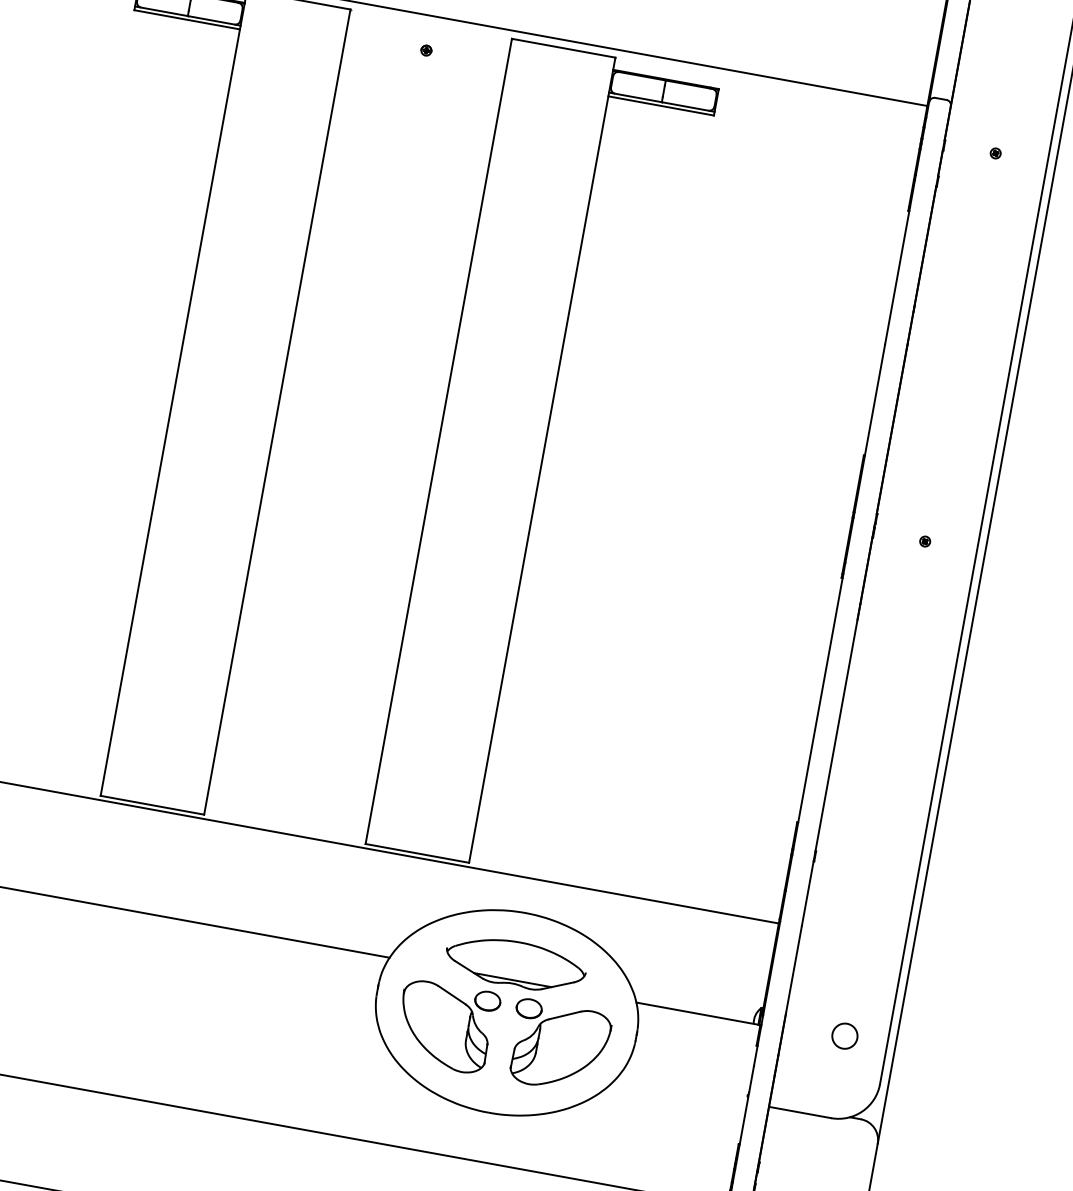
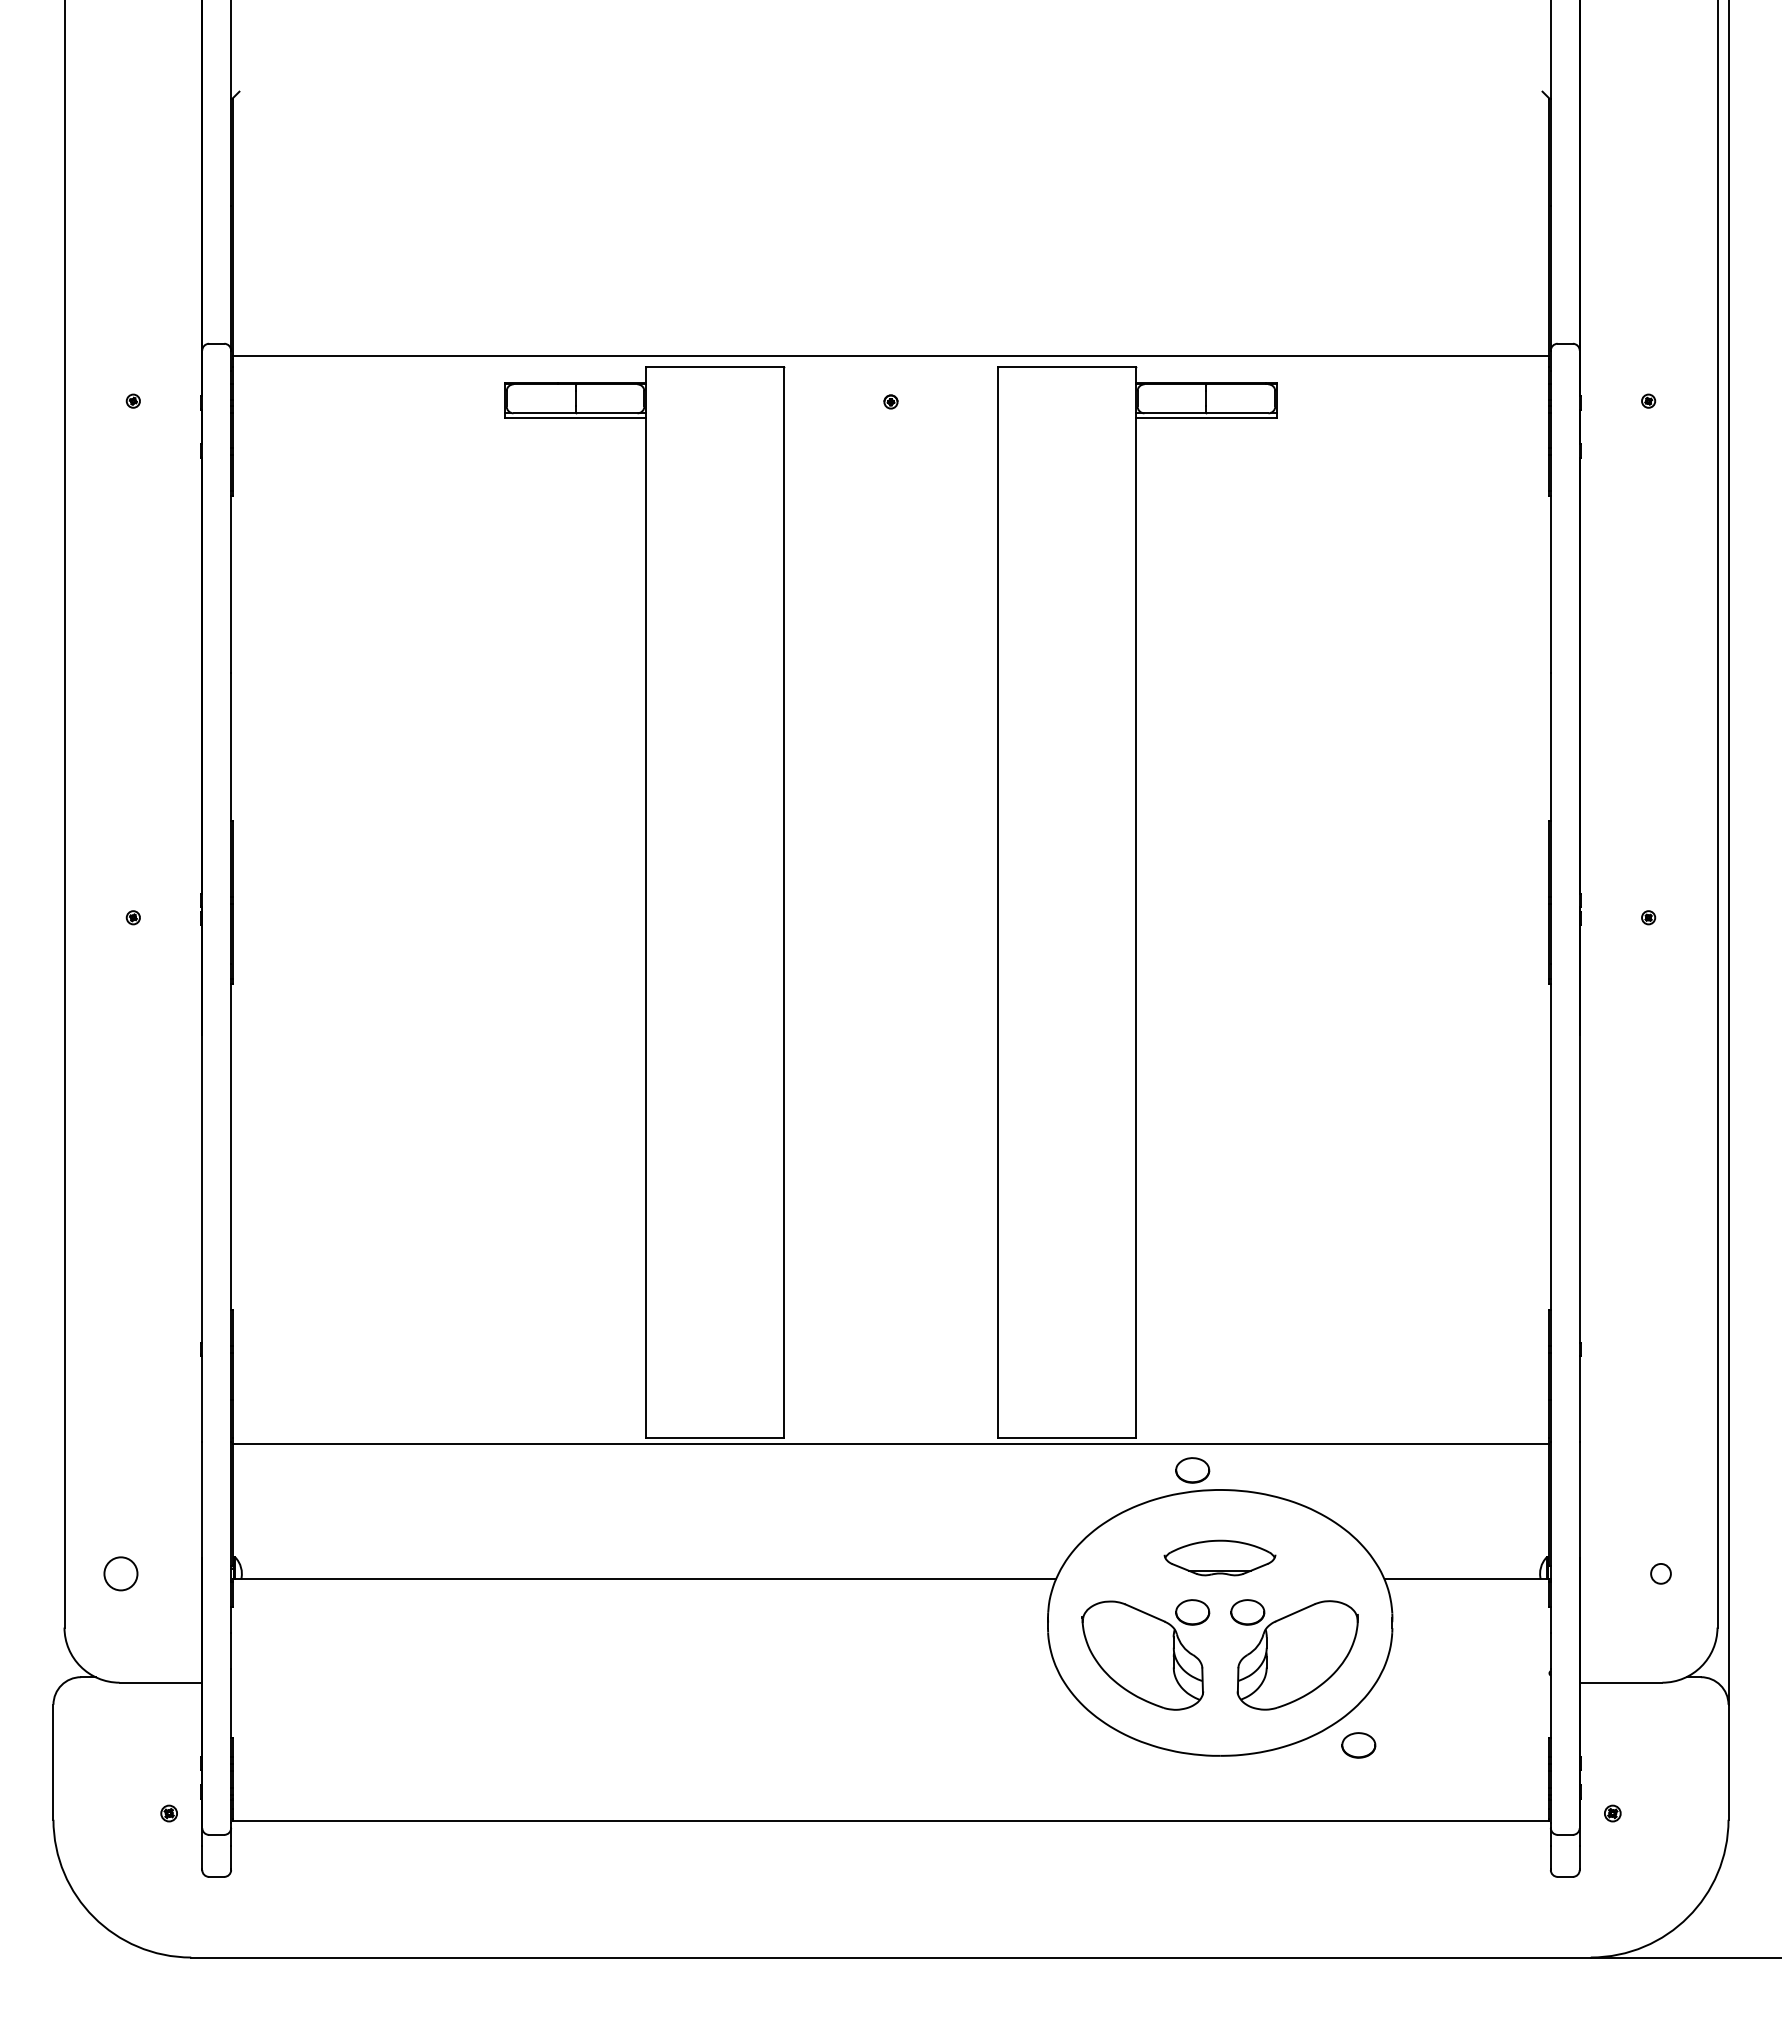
part: (507, 894) -> (1192, 1470), added
part: (515, 963) -> (1219, 1557), size x0.6
circle: (844, 1035) -> (1660, 1573), size x0.6
part: (594, 1123) -> (1358, 1745), added

